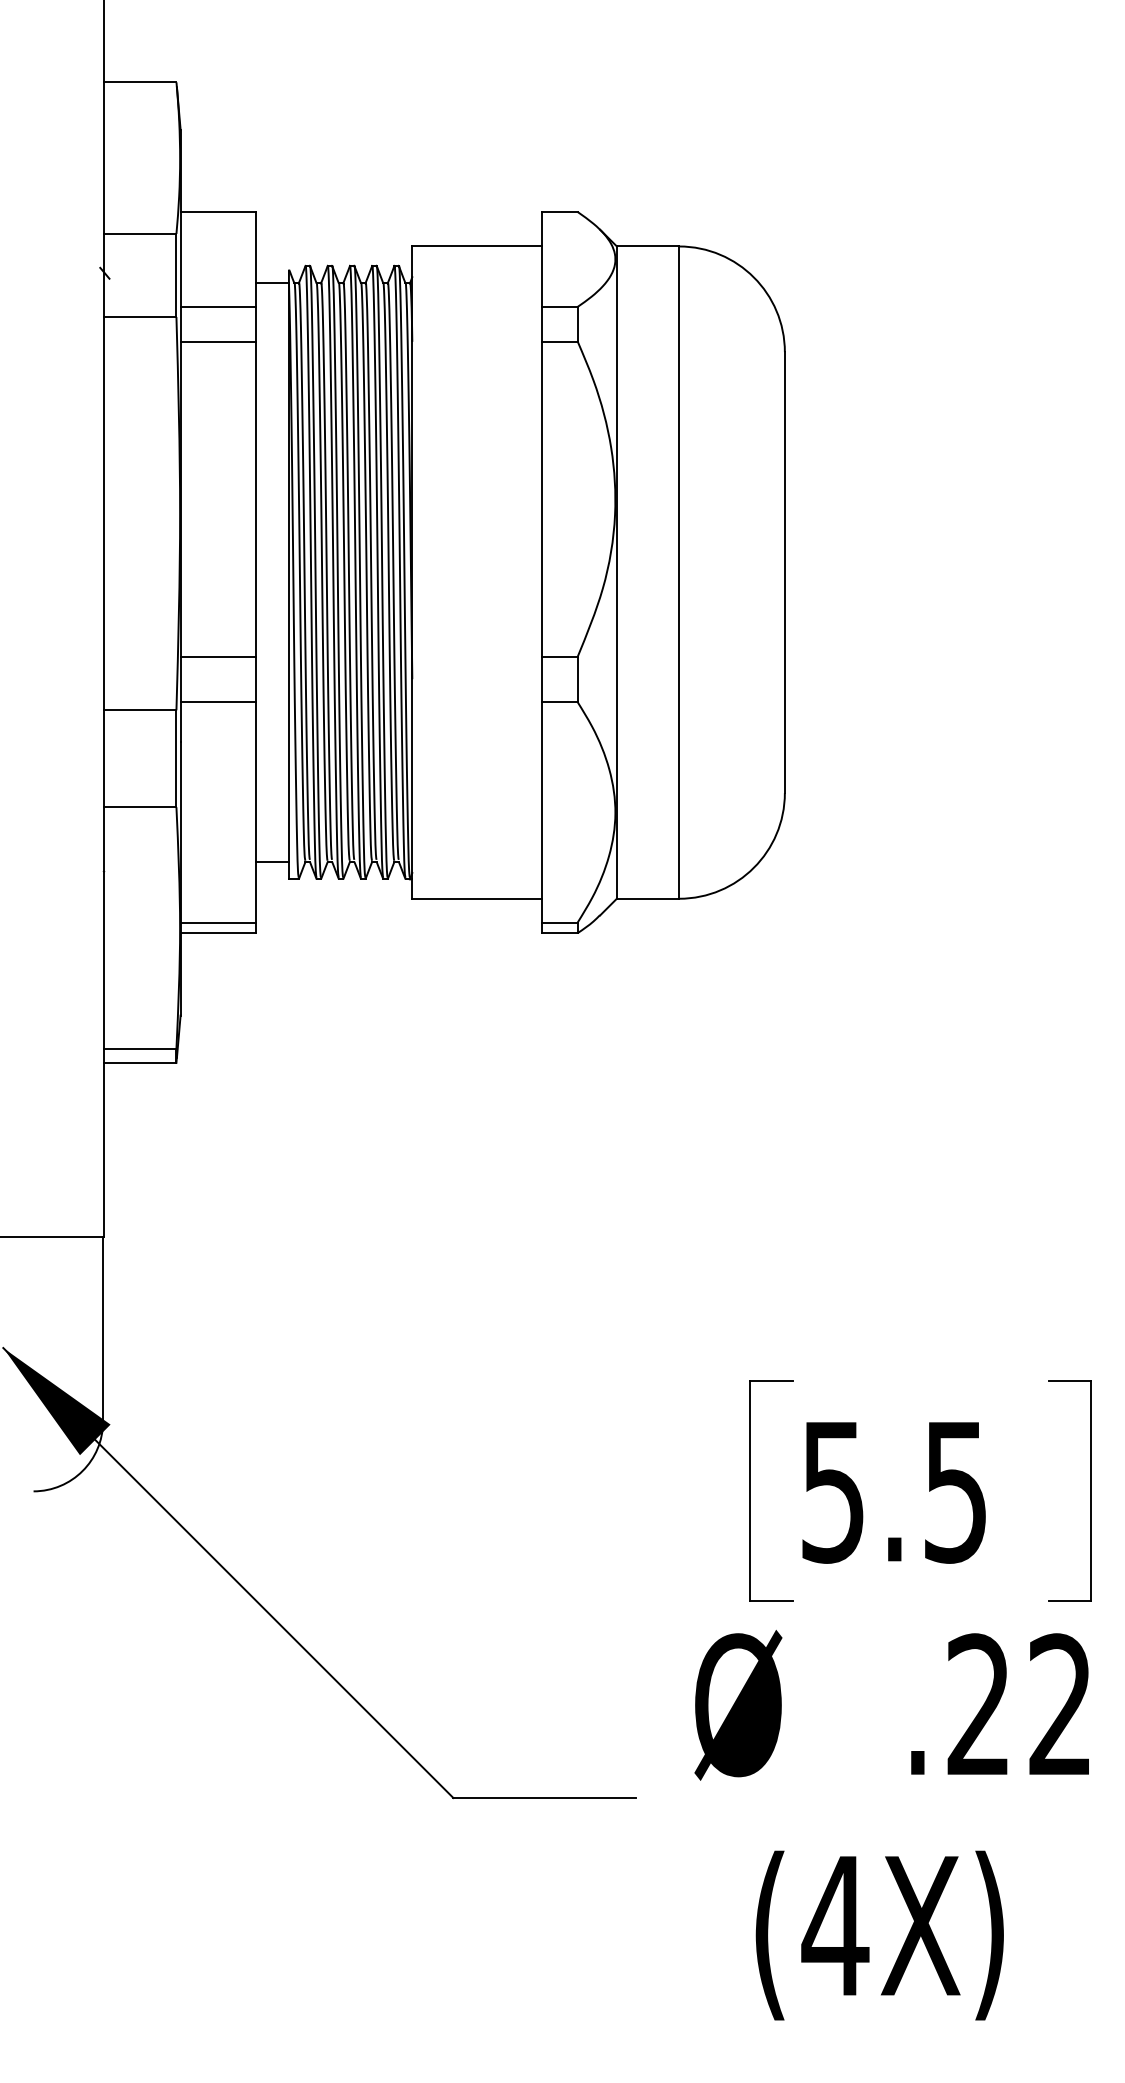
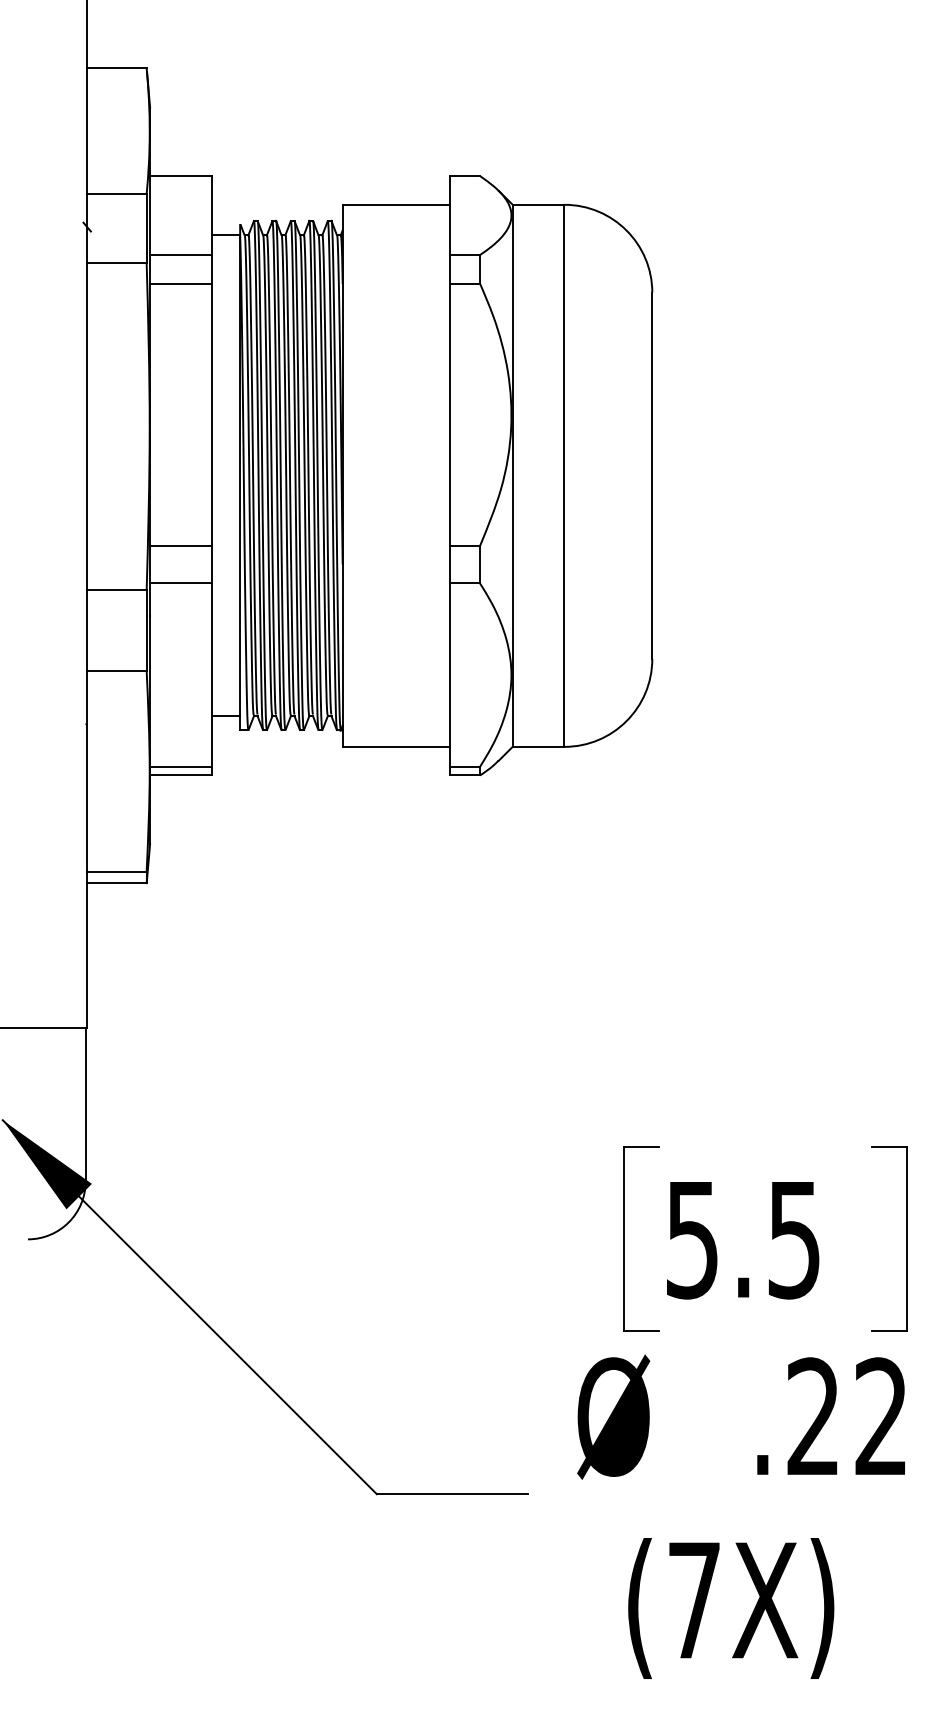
text: (835, 1925) -> (694, 1600), (4X) -> (7X)

